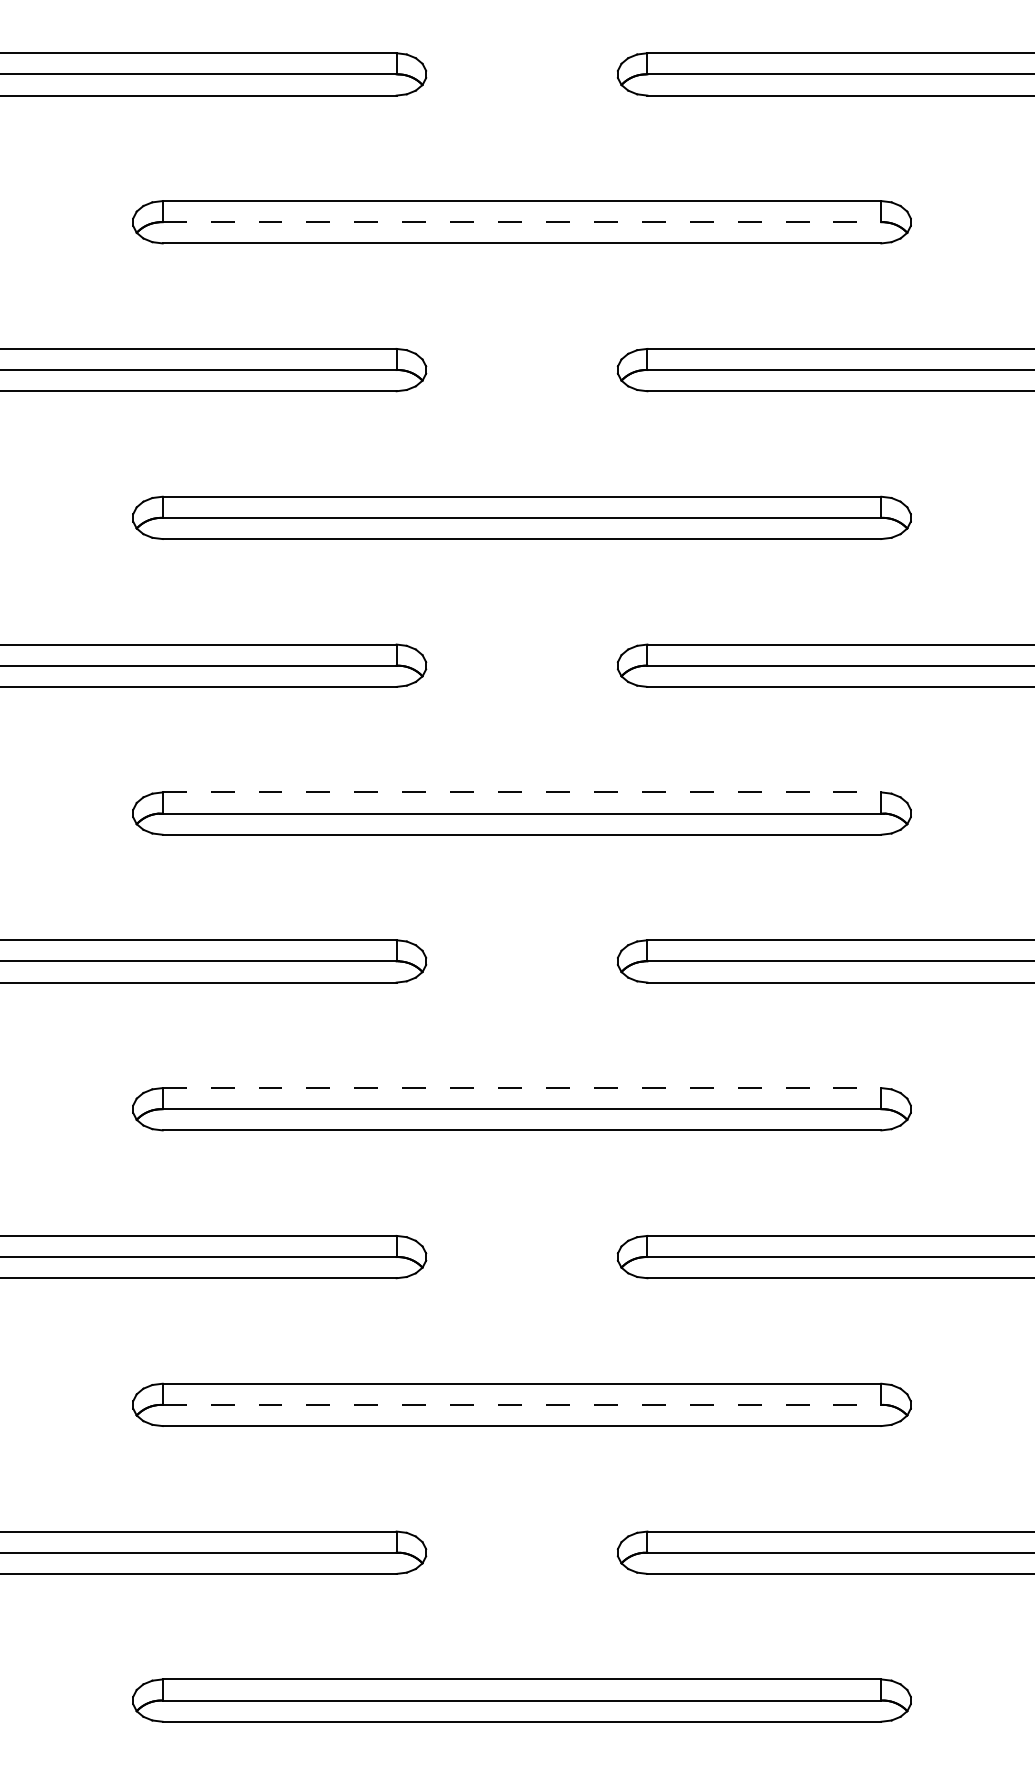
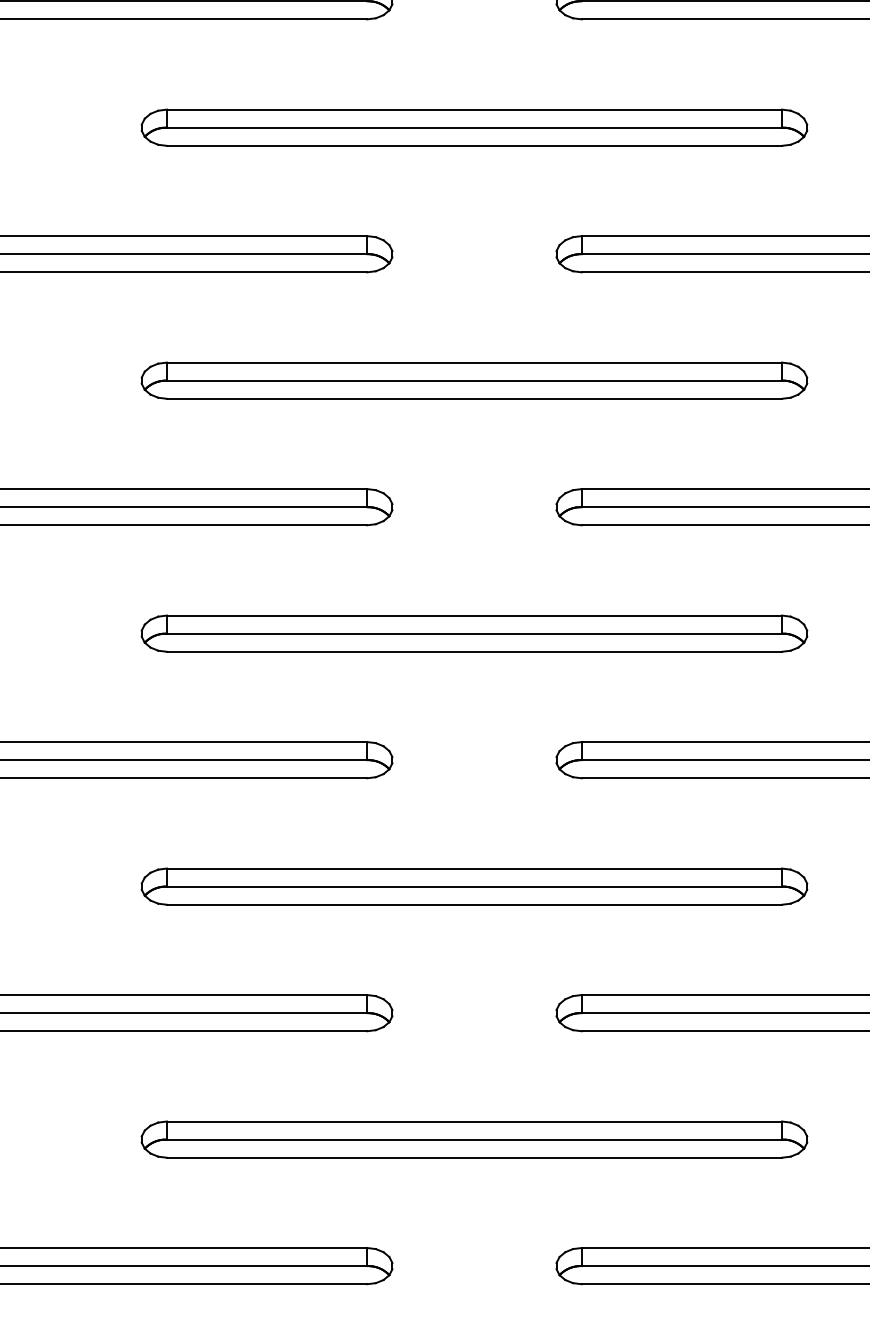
line: (522, 222) -> (474, 127), dashed -> solid
line: (522, 792) -> (474, 615), dashed -> solid
line: (522, 1088) -> (474, 868), dashed -> solid
line: (522, 1404) -> (474, 1139), dashed -> solid

